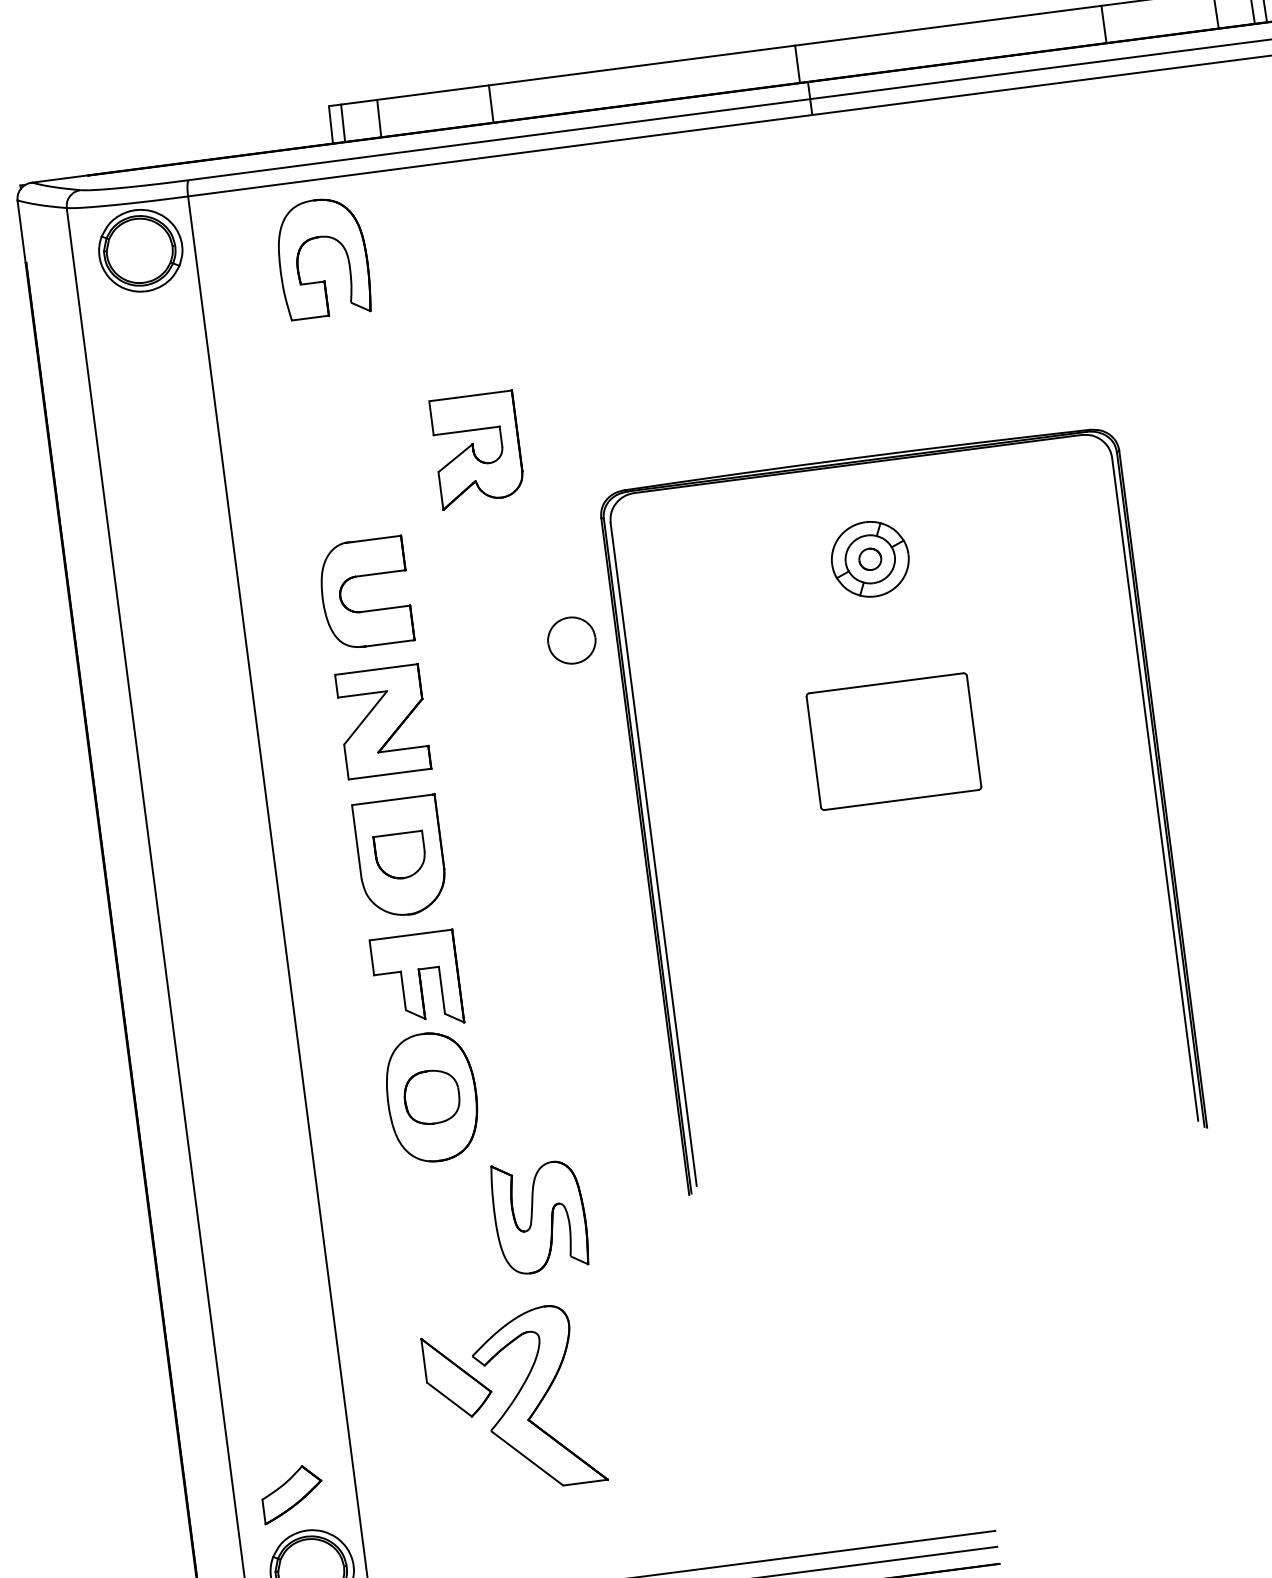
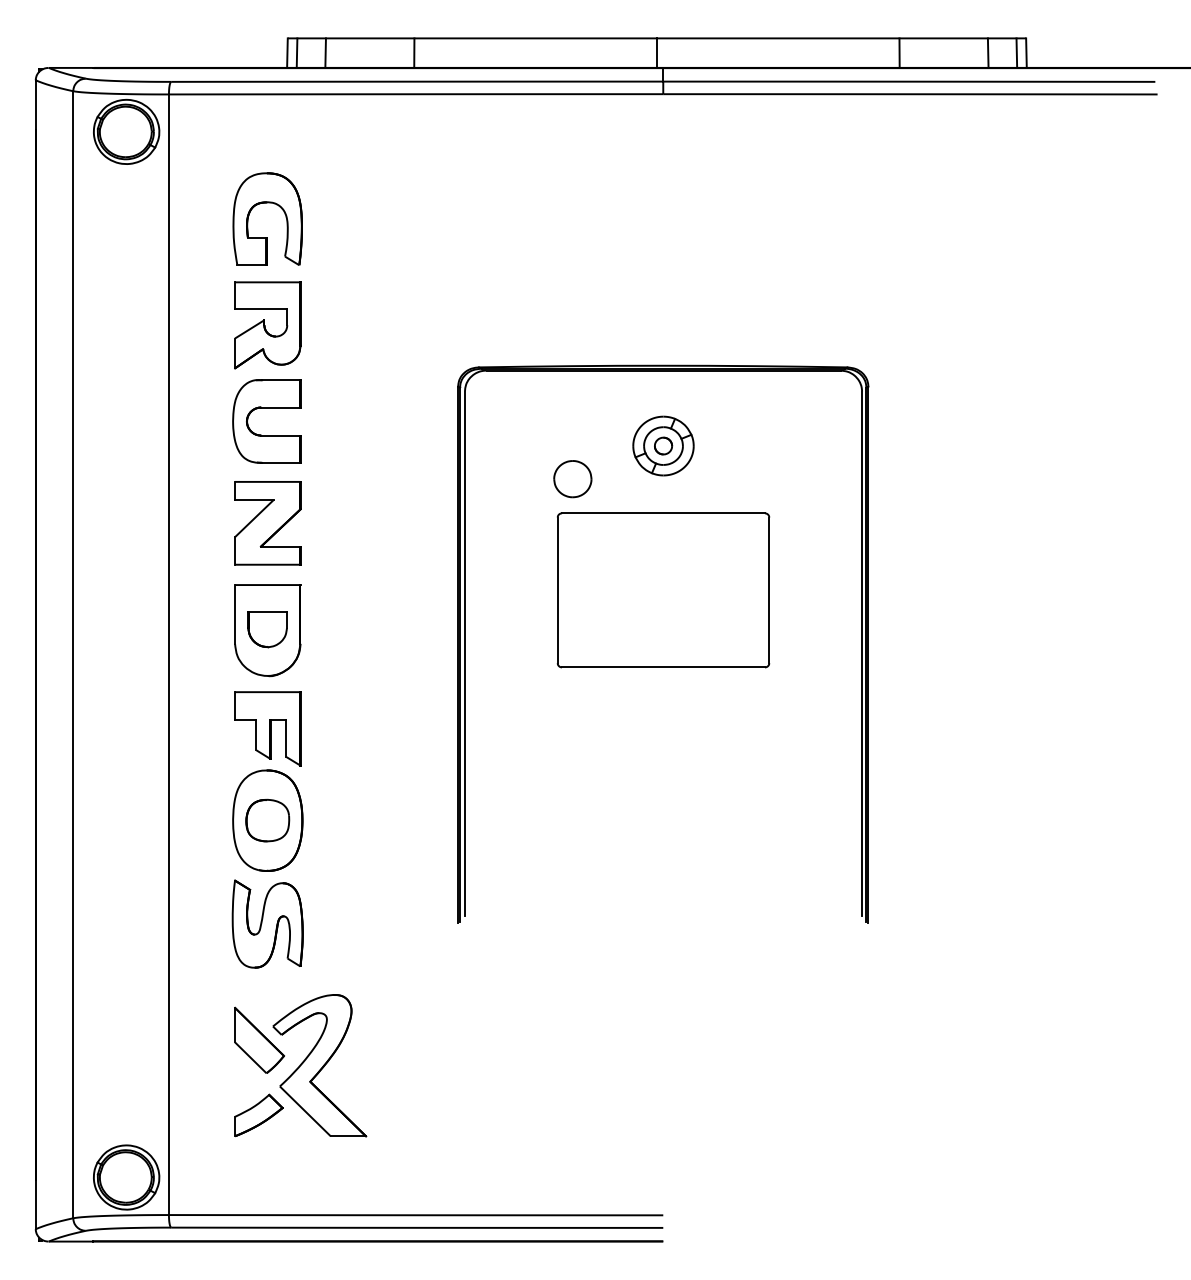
part: (320, 238) -> (267, 203), moved
part: (477, 450) -> (267, 325), moved
part: (571, 641) -> (572, 479), moved
part: (893, 741) -> (663, 590), size x1.67
part: (539, 1215) -> (267, 923), moved
part: (291, 1494) -> (258, 1115), moved

